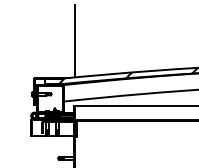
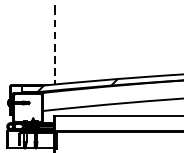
line: (74, 42) -> (54, 46), solid -> dashed

